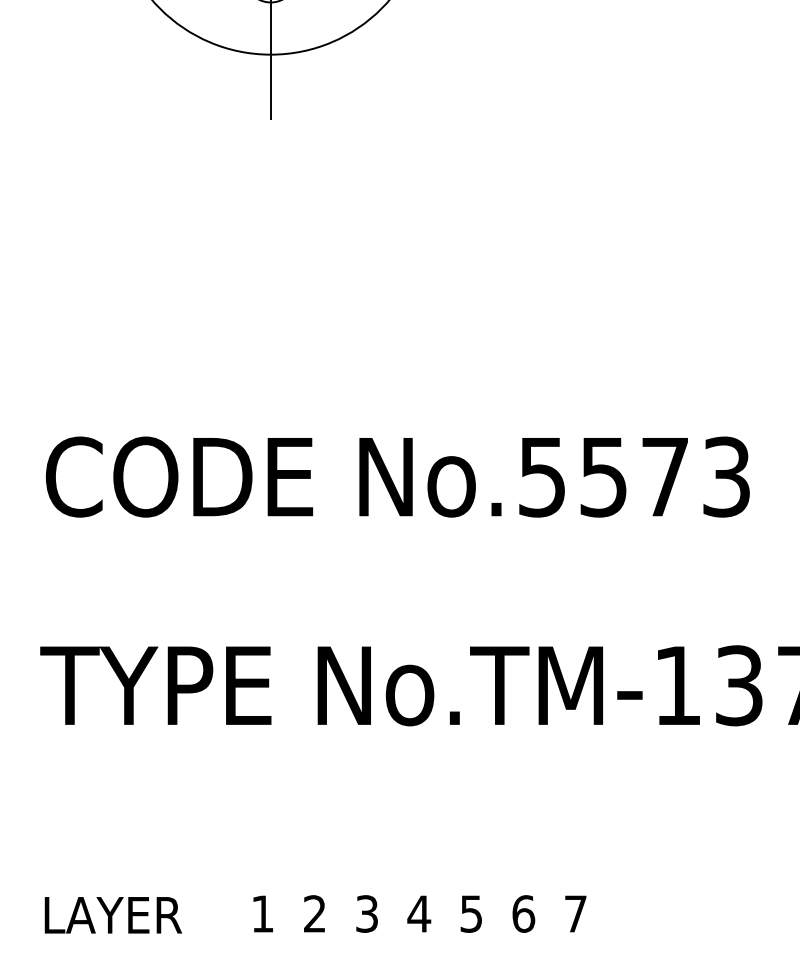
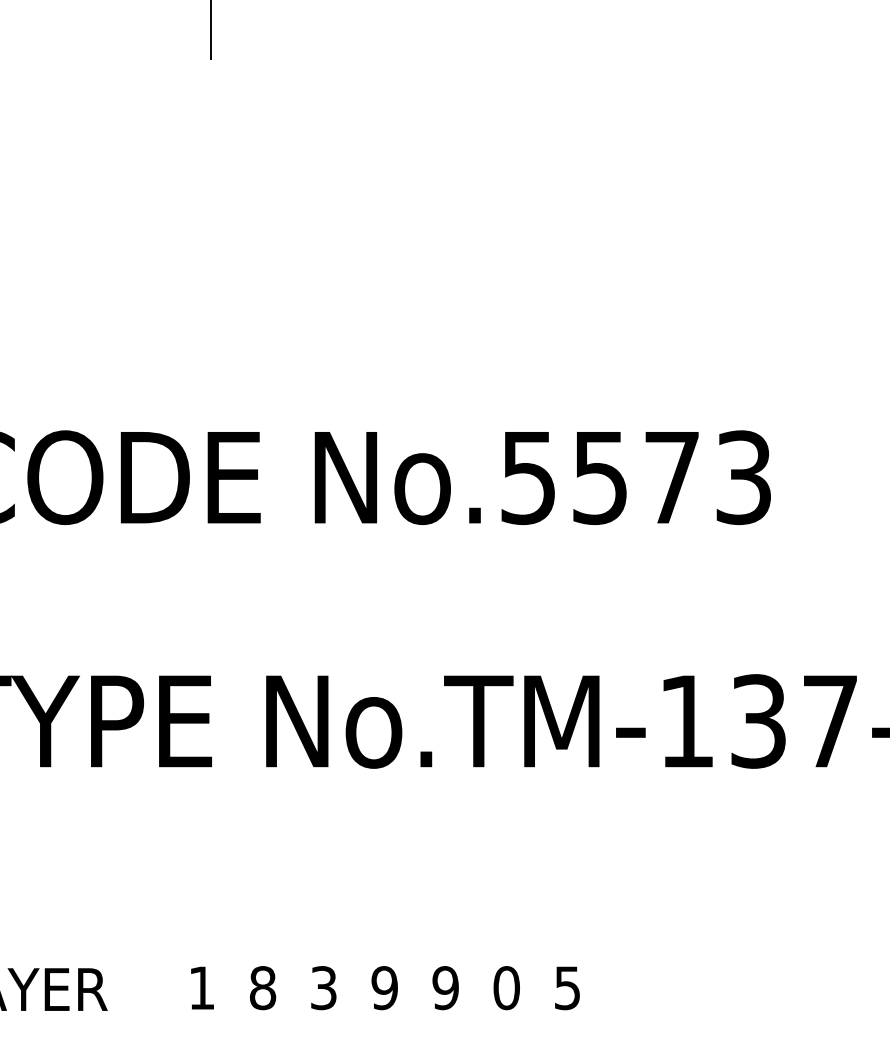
text: (314, 913) -> (262, 987), 2 -> 8
text: (419, 913) -> (385, 987), 4 -> 9
text: (471, 913) -> (445, 987), 5 -> 9
text: (523, 913) -> (506, 987), 6 -> 0
text: (575, 913) -> (567, 987), 7 -> 5

